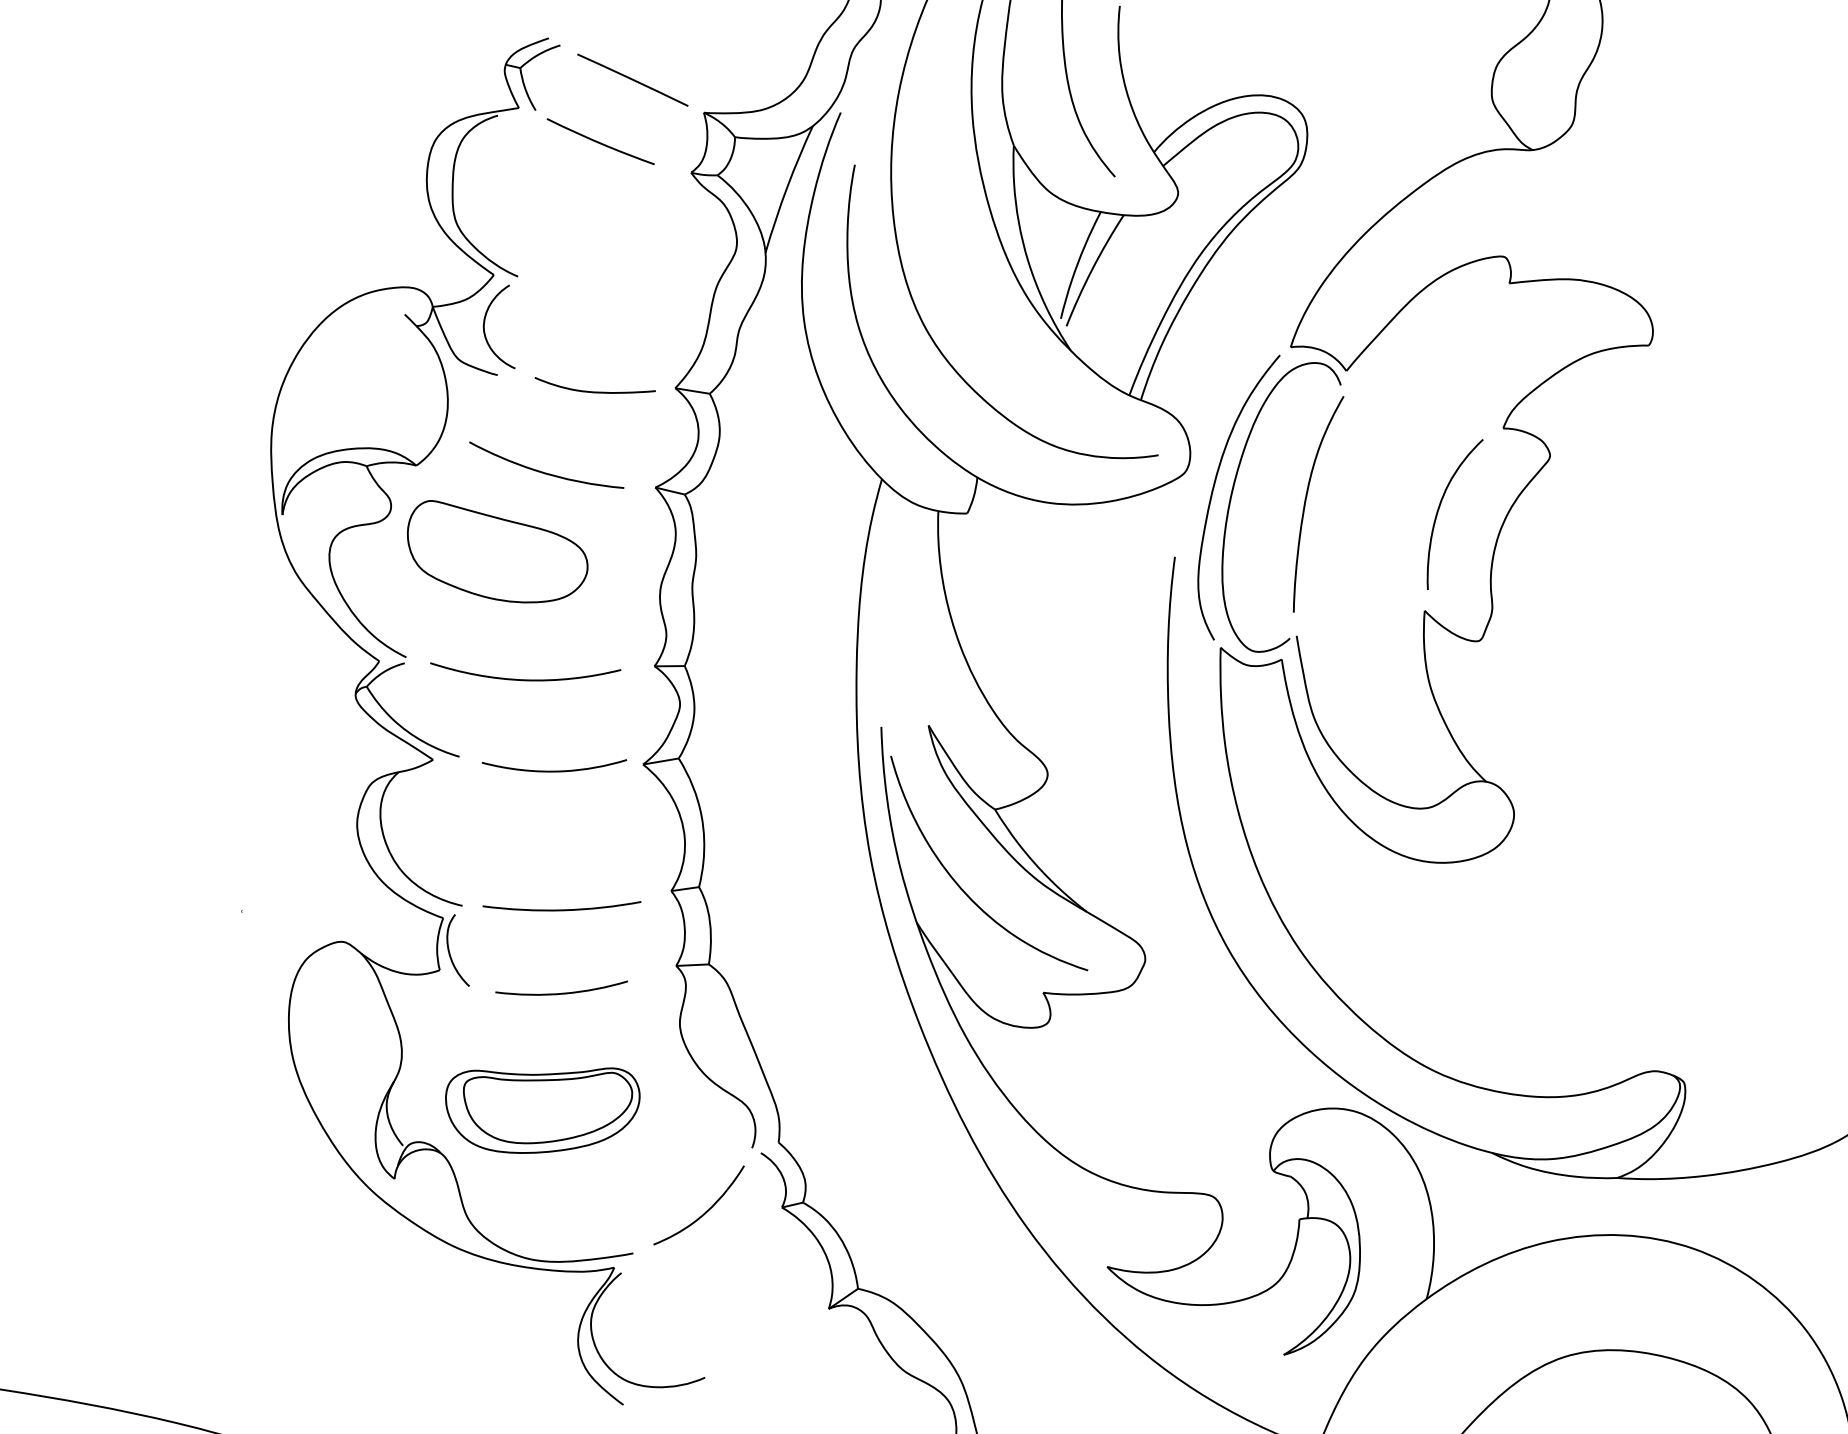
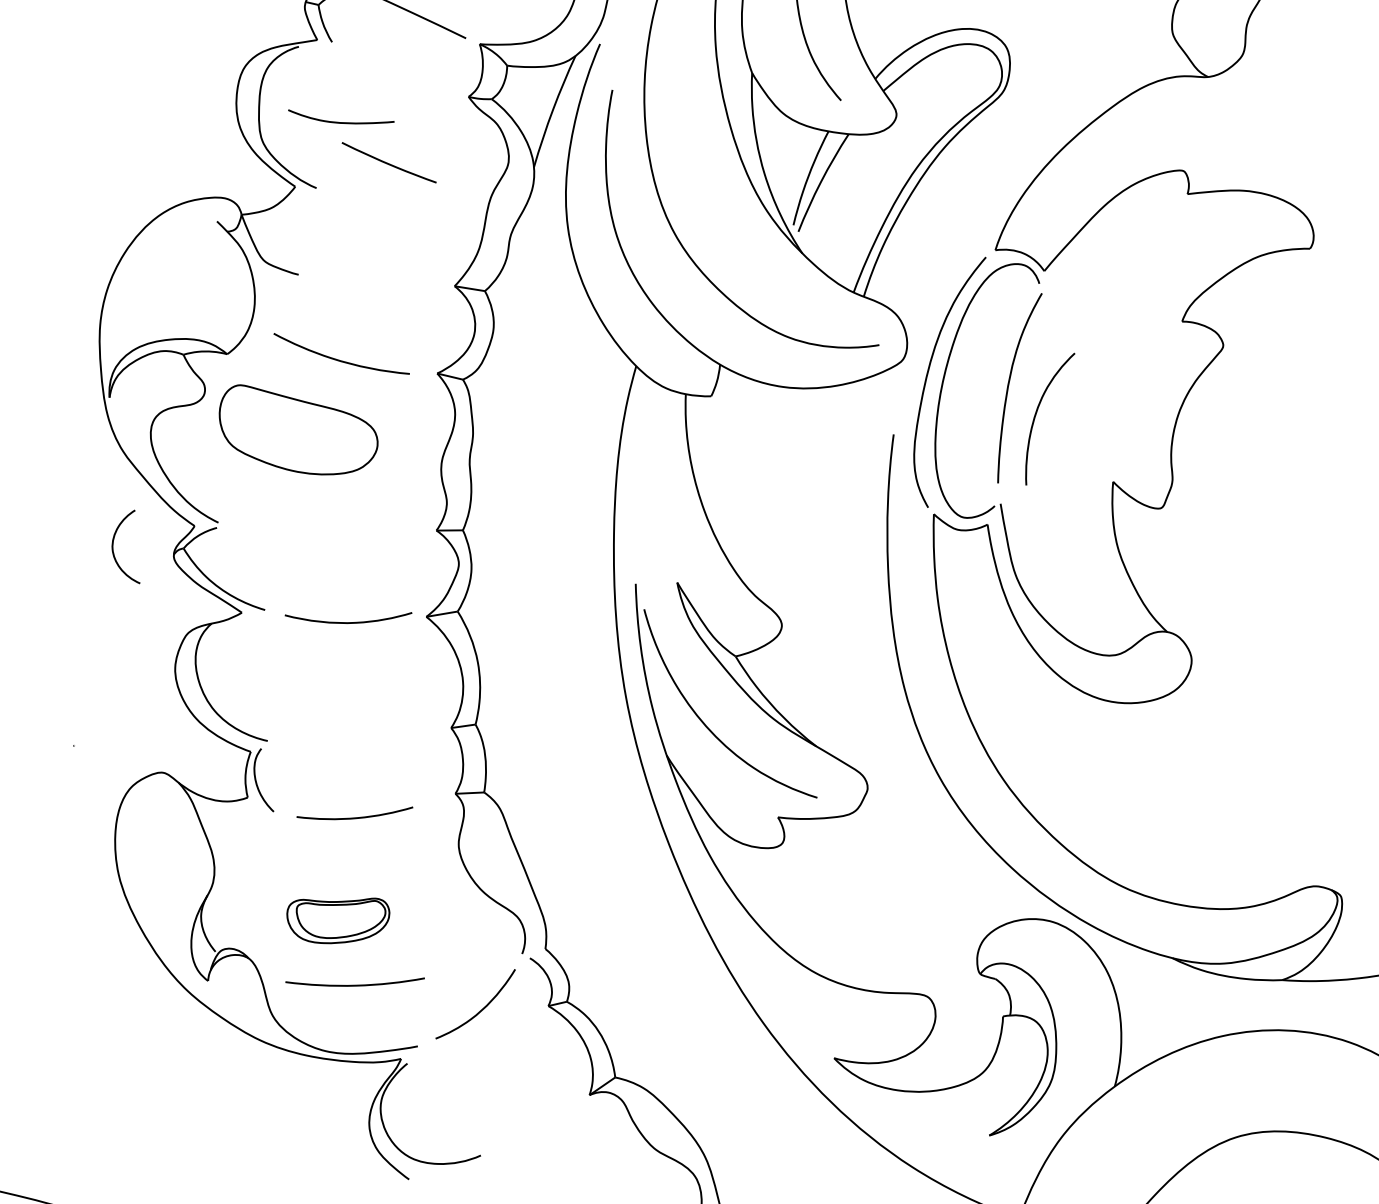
curve: (600, 142) -> (388, 163), moved
curve: (485, 322) -> (113, 543), moved
curve: (594, 391) -> (340, 122), moved
curve: (1439, 509) -> (1036, 414), moved
curve: (525, 679) -> (323, 542), removed
curve: (561, 909) -> (354, 984), moved
part: (542, 1110) -> (338, 920), size x0.6

